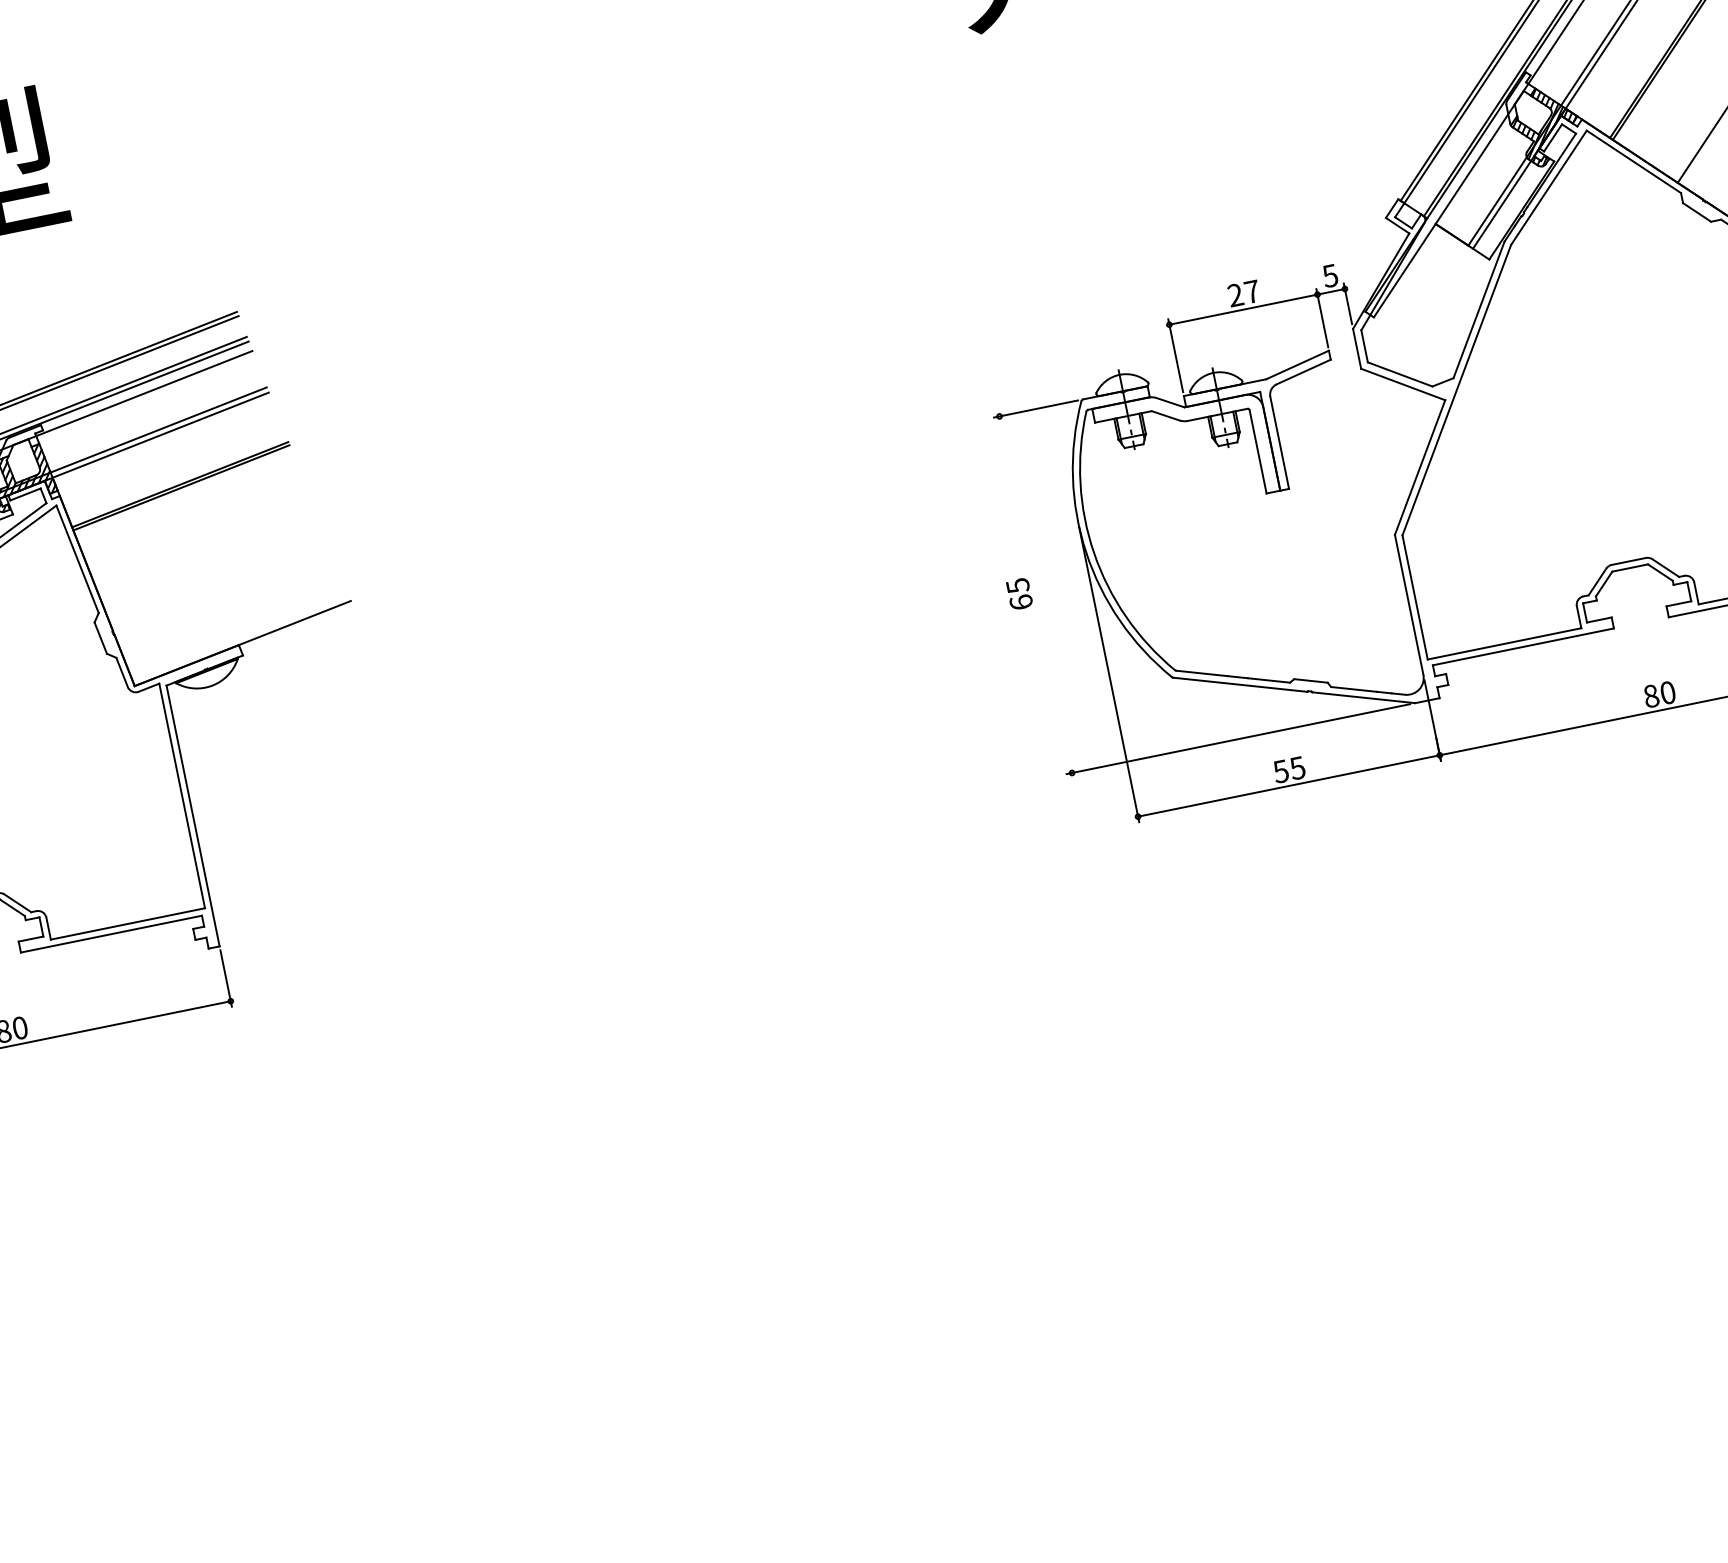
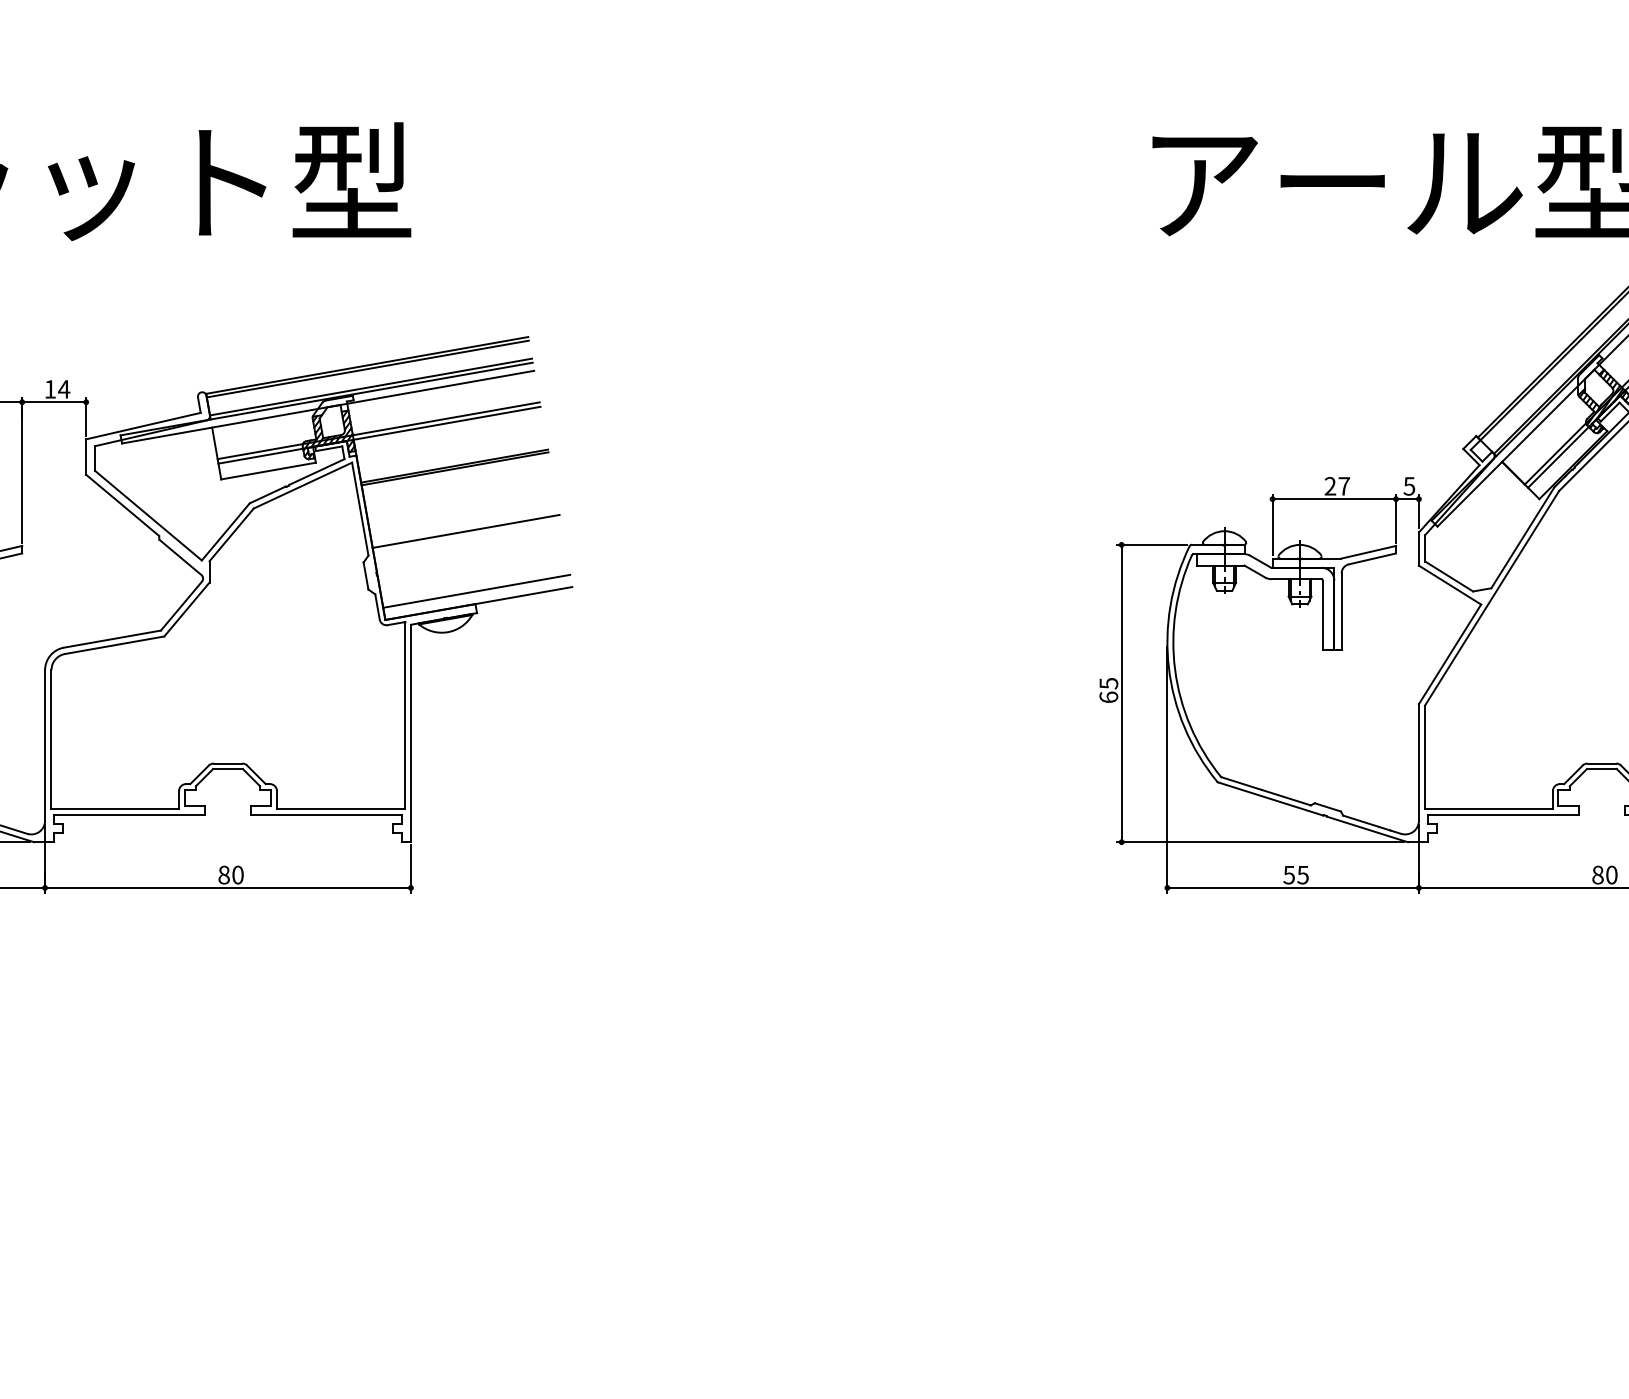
line: (208, 559) -> (465, 530), added
line: (1035, 594) -> (1121, 693), added
line: (236, 628) -> (476, 590), added

